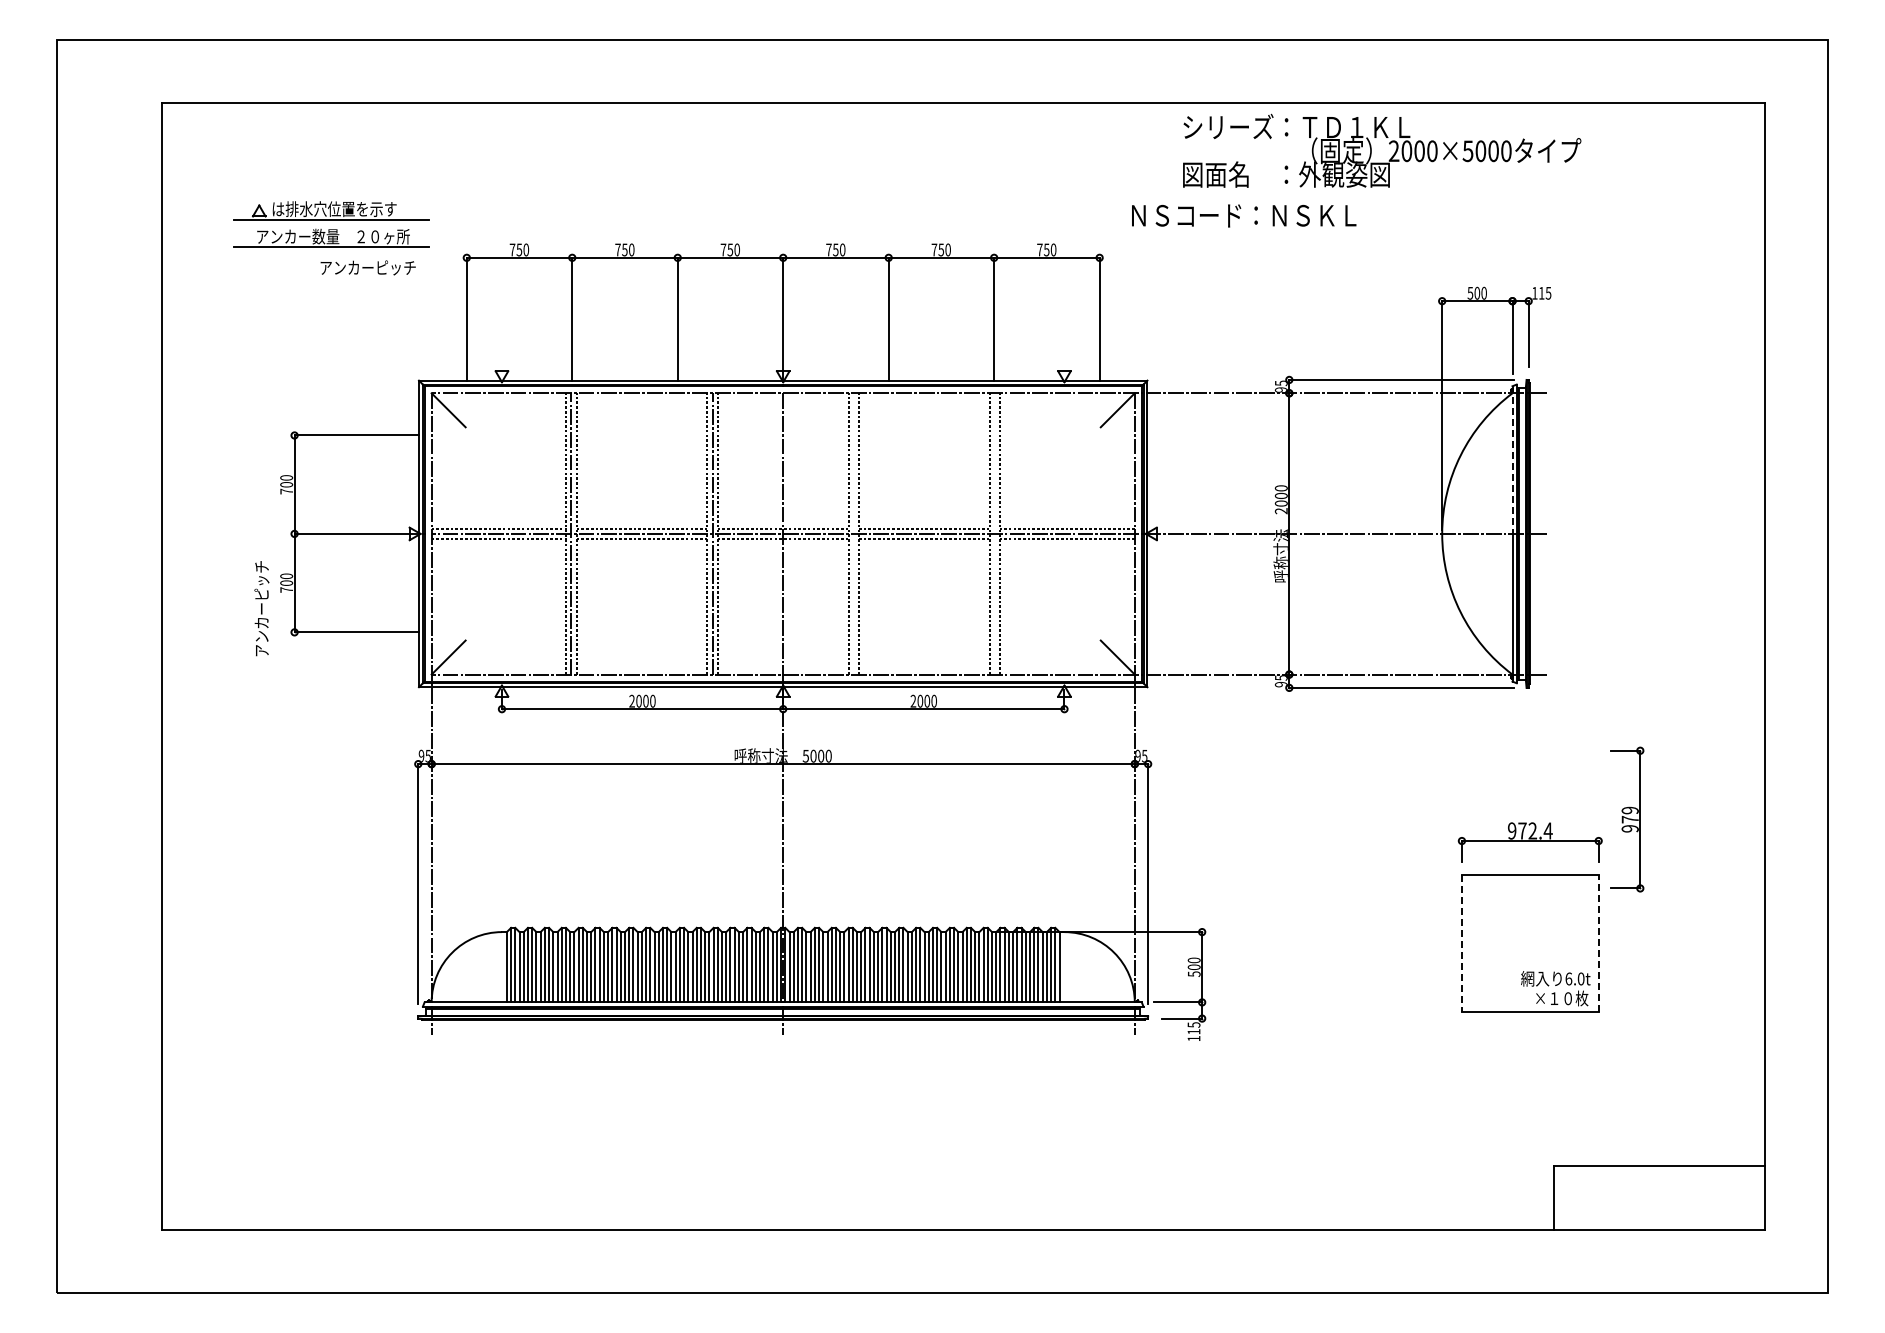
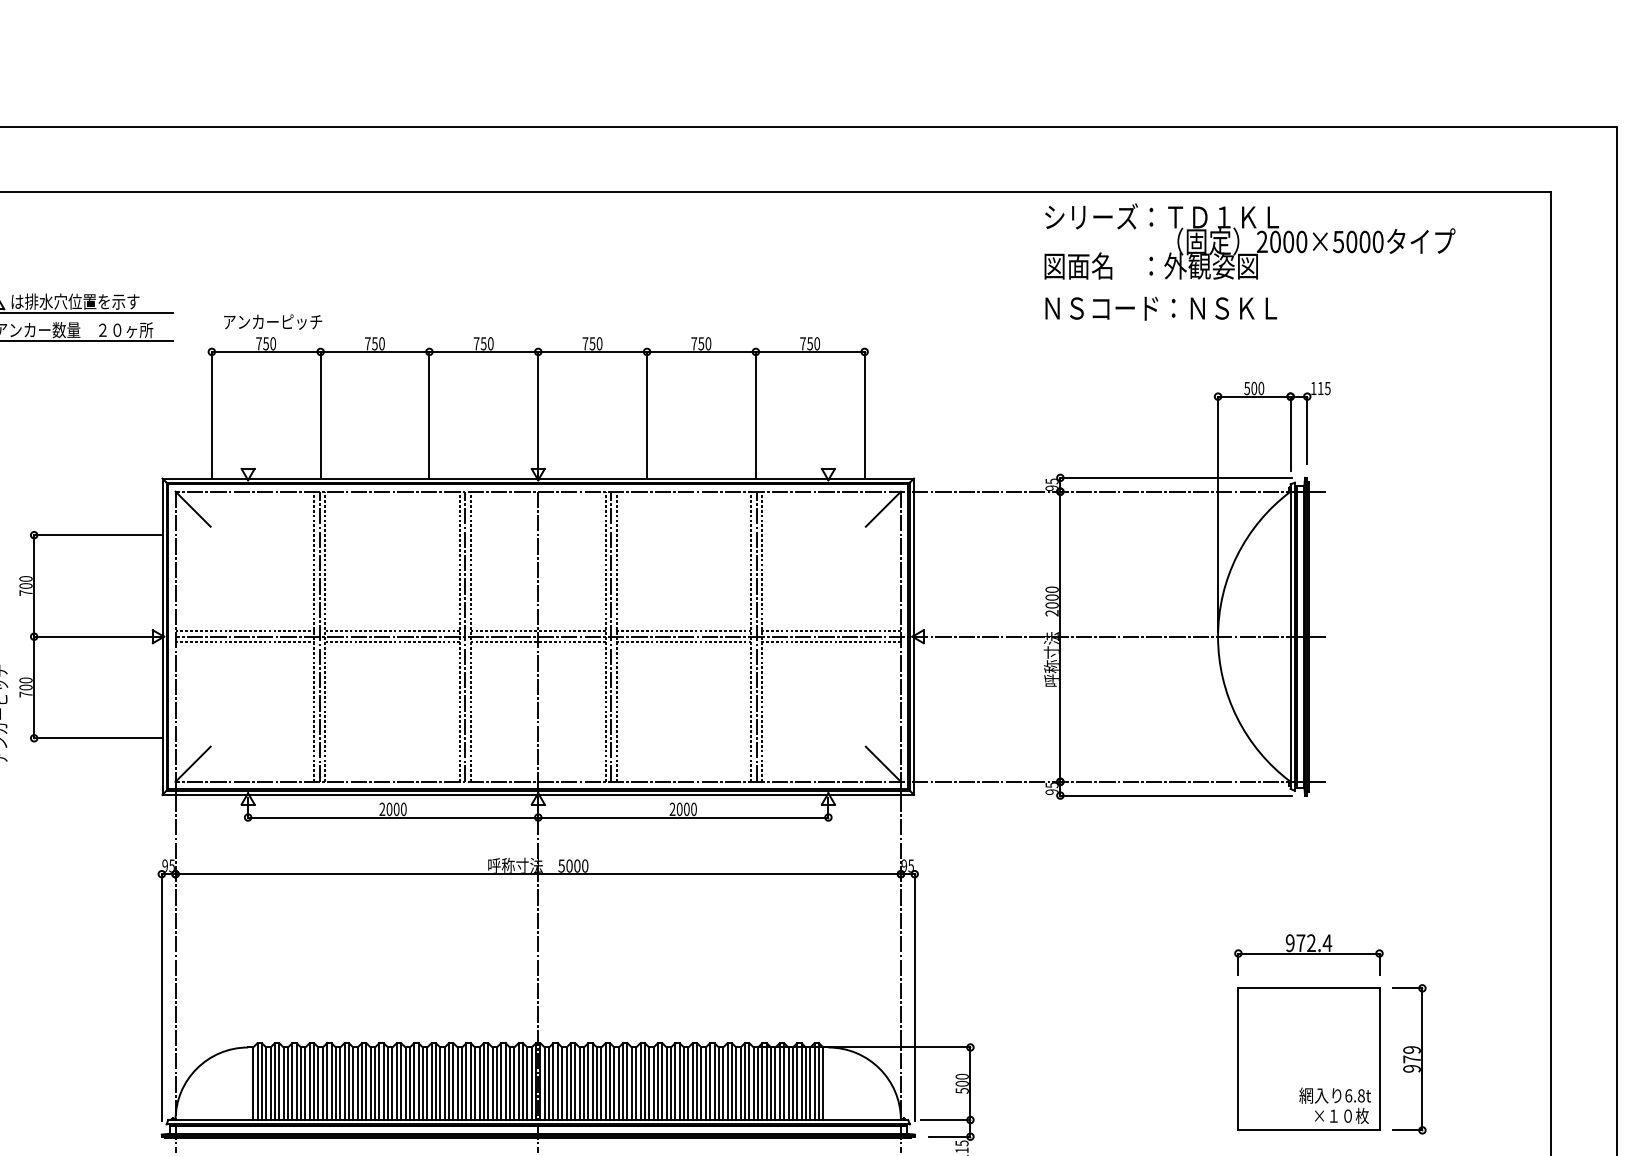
text: (1382, 150) -> (1250, 241), moved
text: (1244, 215) -> (1161, 308), moved
text: (367, 267) -> (272, 321), moved
line: (1512, 460) -> (1290, 560), dashed -> solid
line: (853, 533) -> (610, 636), added
line: (995, 533) -> (757, 636), added
part: (1627, 819) -> (1409, 1059), moved
line: (1461, 943) -> (1237, 1059), dashed -> solid
line: (1598, 943) -> (1379, 1059), dashed -> solid
text: (1580, 979) -> (1360, 1096), 6.0t -> 6.8t

